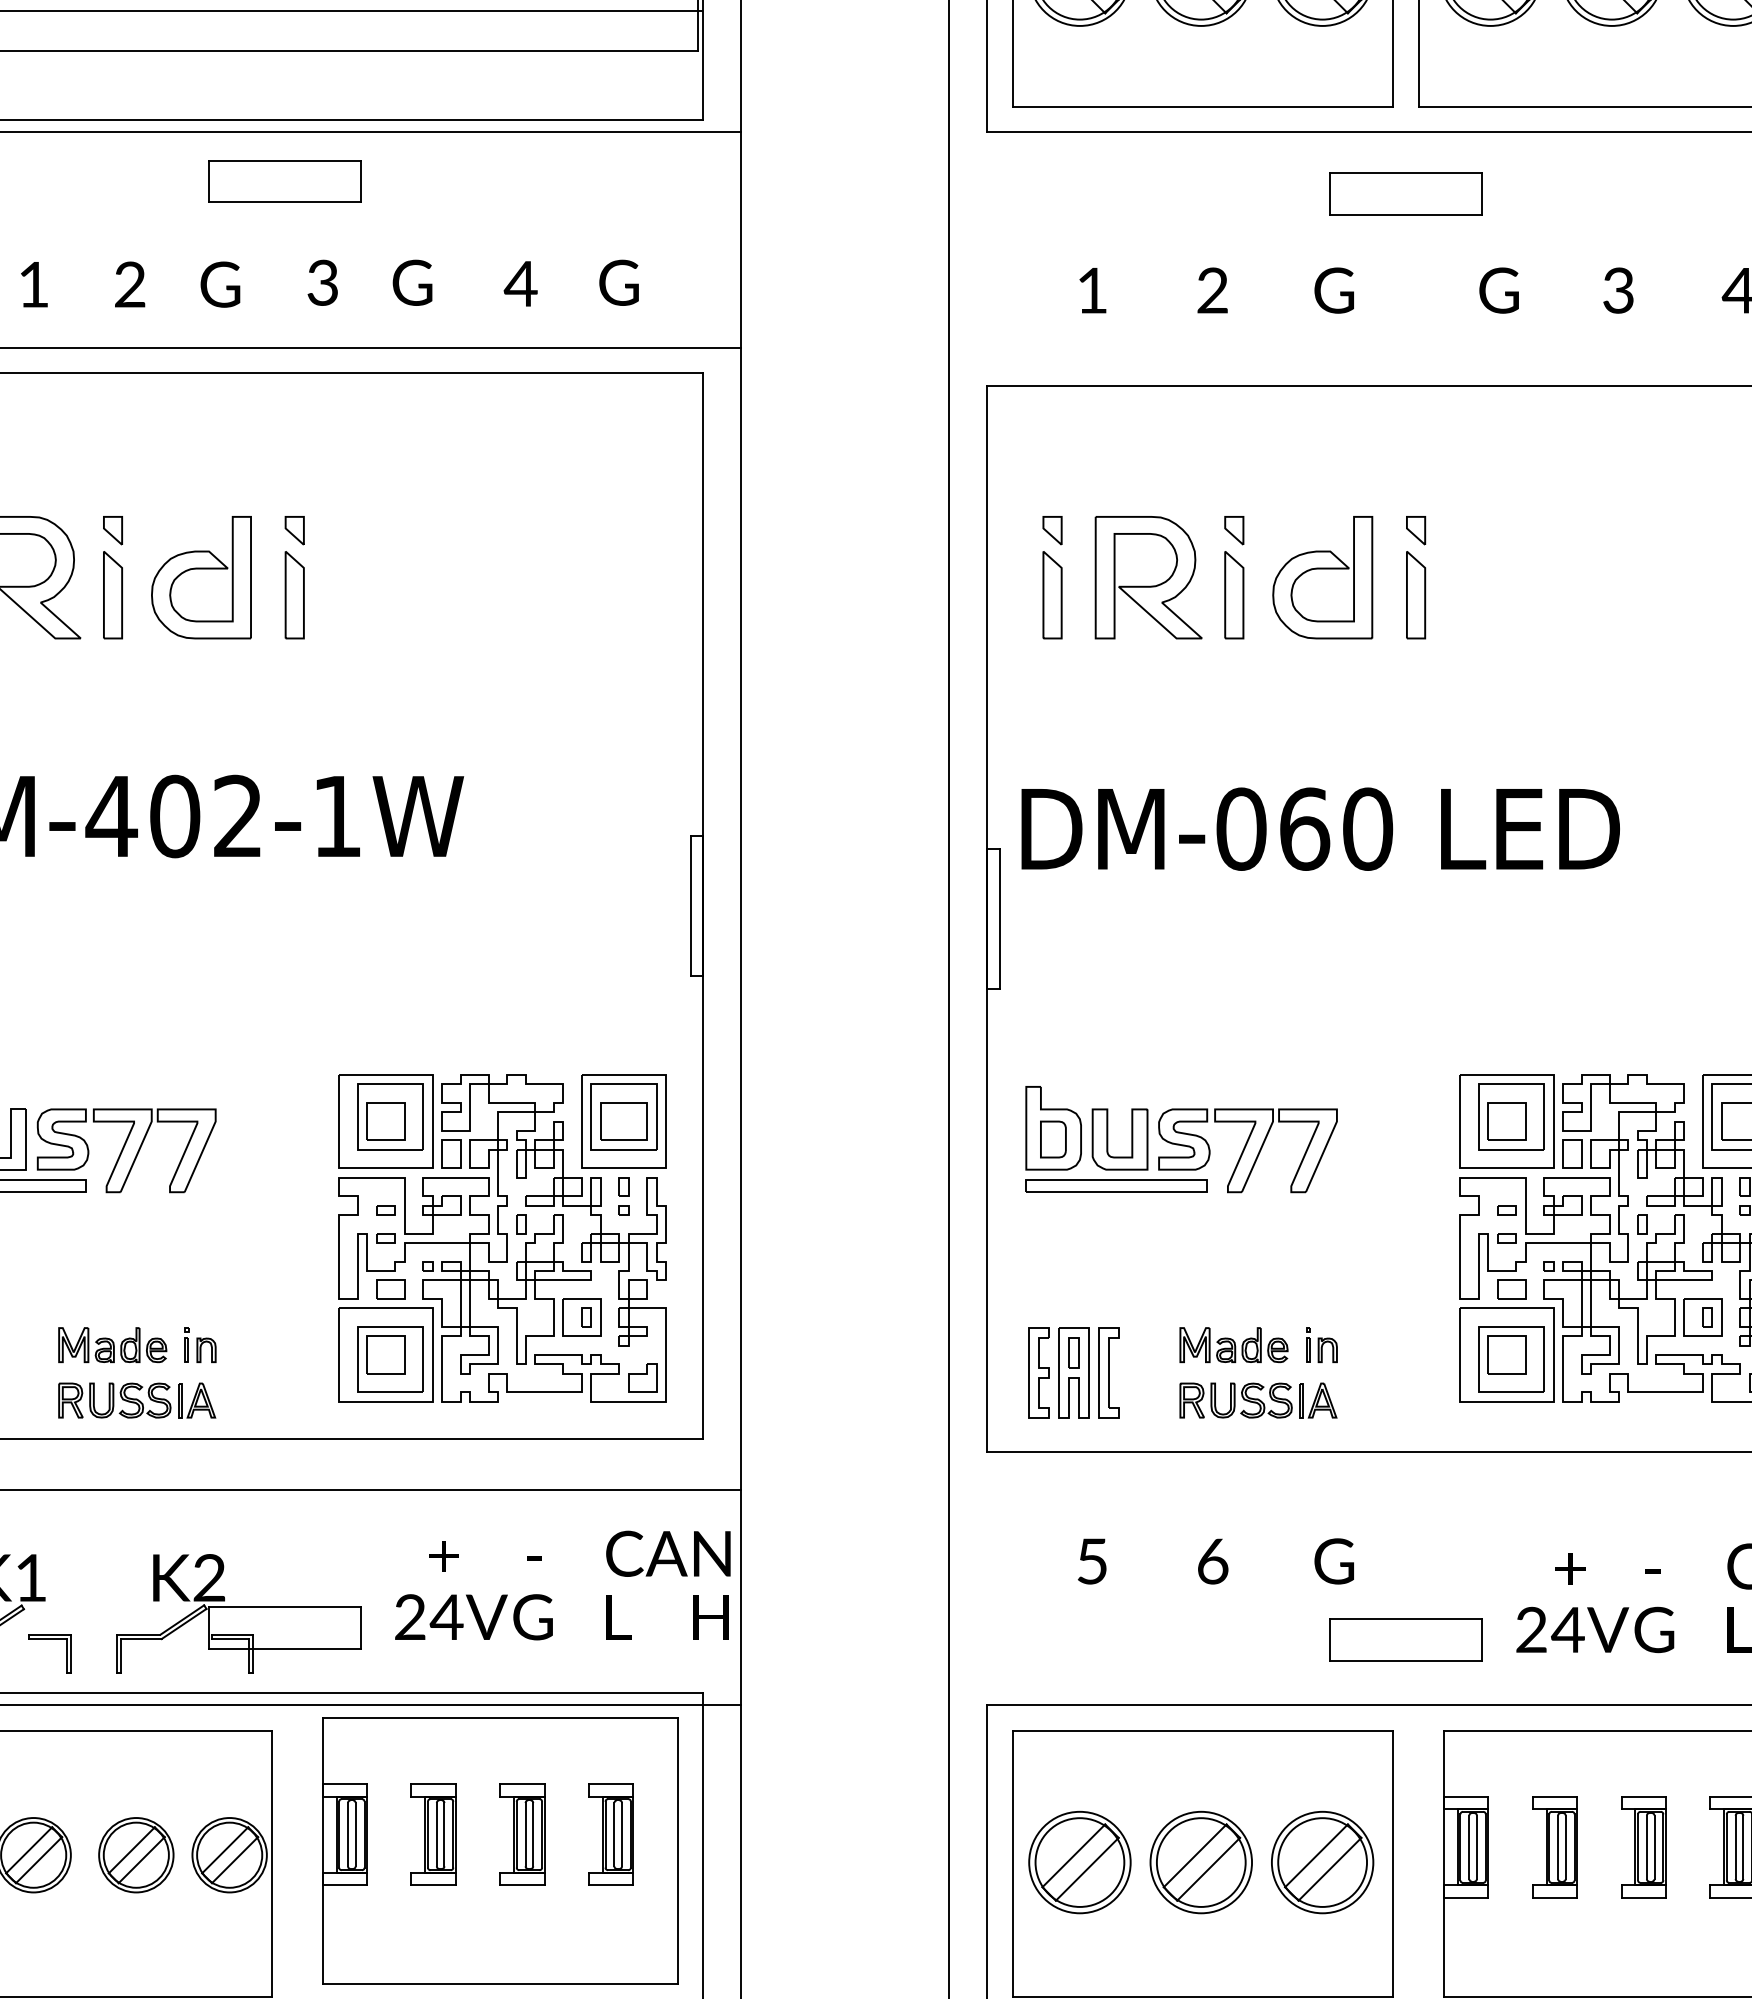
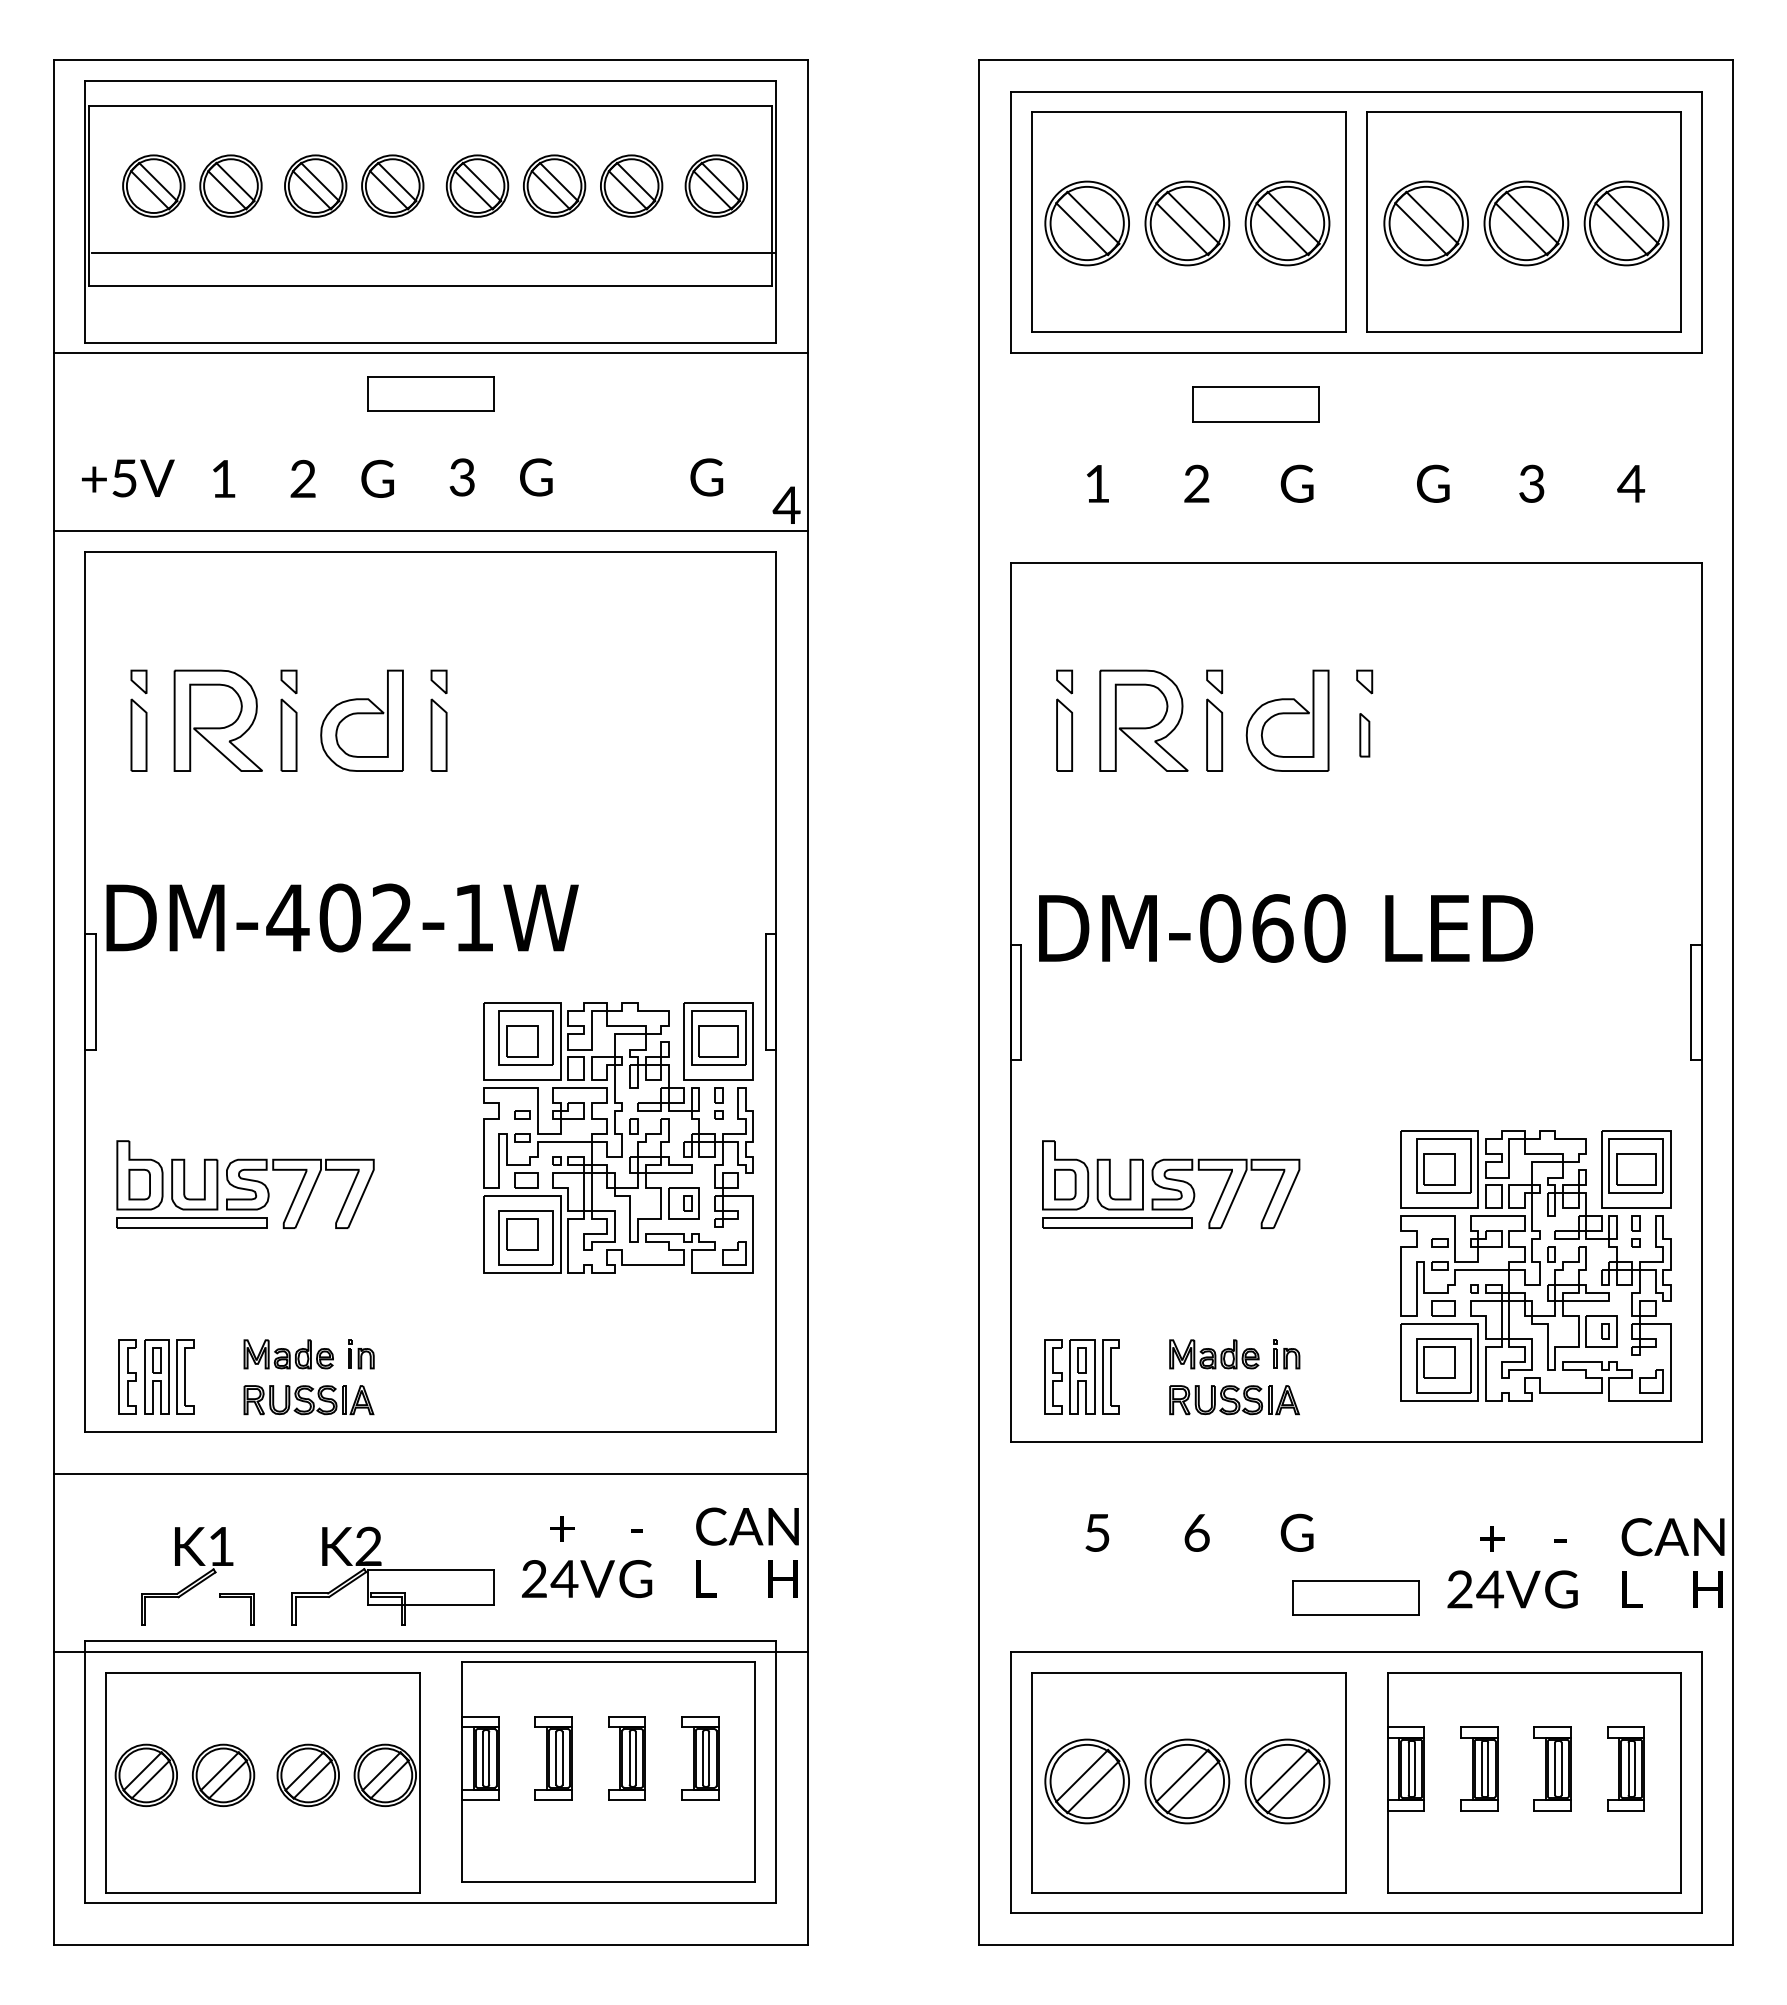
part: (1404, 194) -> (1255, 404), moved
text: (520, 282) -> (786, 504), moved
part: (1415, 594) -> (1364, 734), size x0.6
part: (502, 1237) -> (618, 1137), moved

